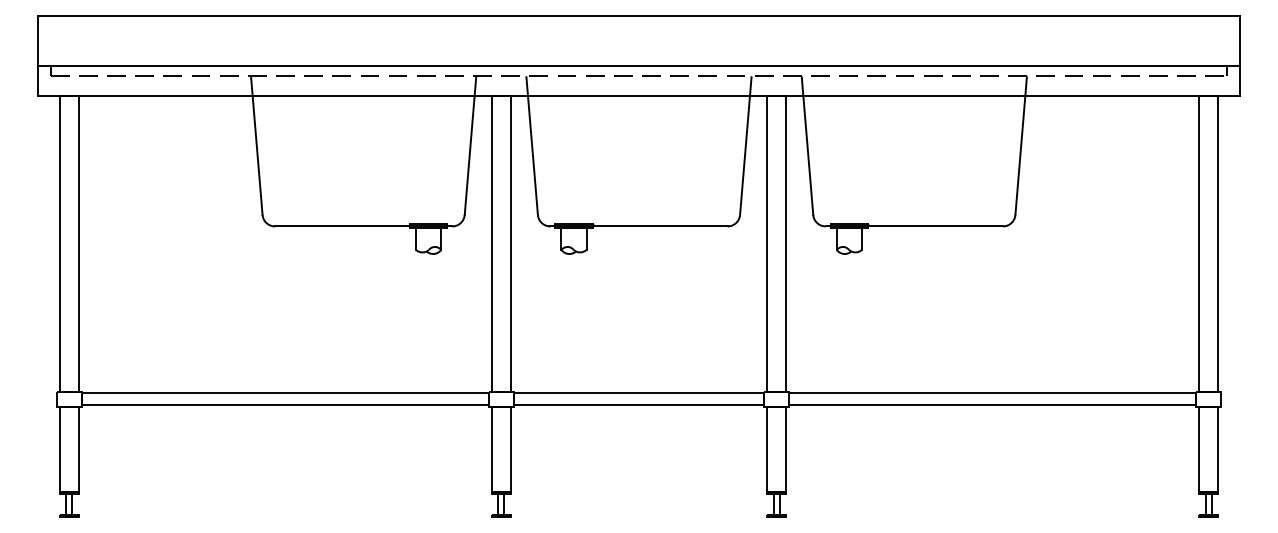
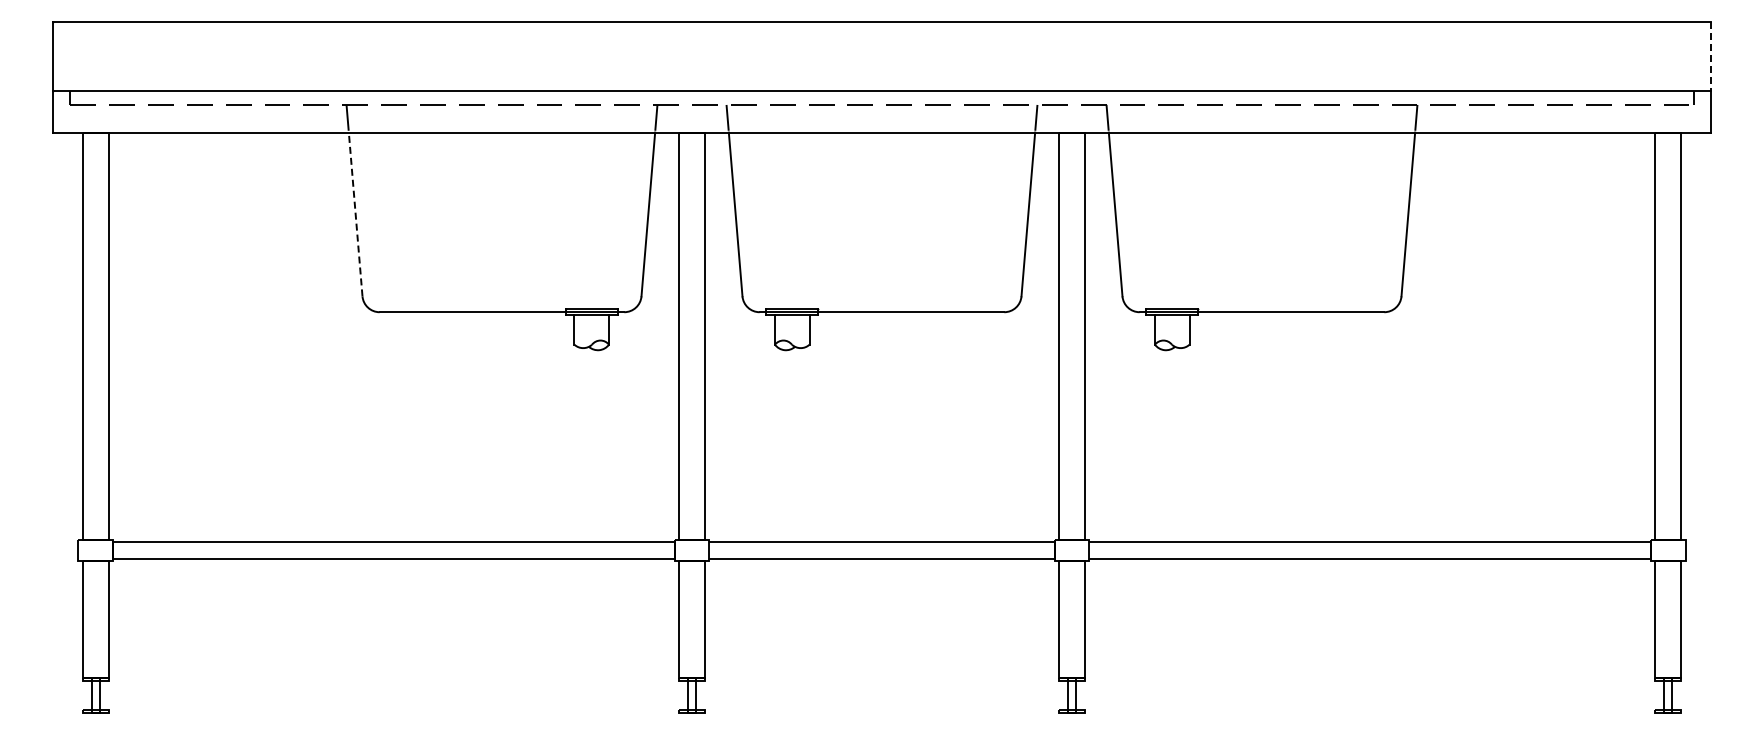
line: (1240, 41) -> (1711, 56), solid -> dashed
line: (257, 154) -> (355, 213), solid -> dashed

